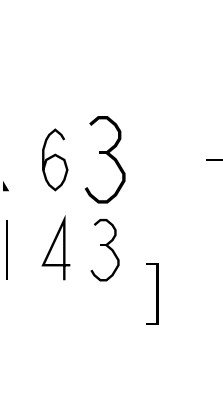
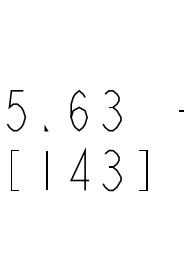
part: (104, 159) -> (111, 110), size x0.71
line: (156, 293) -> (146, 170), moved

